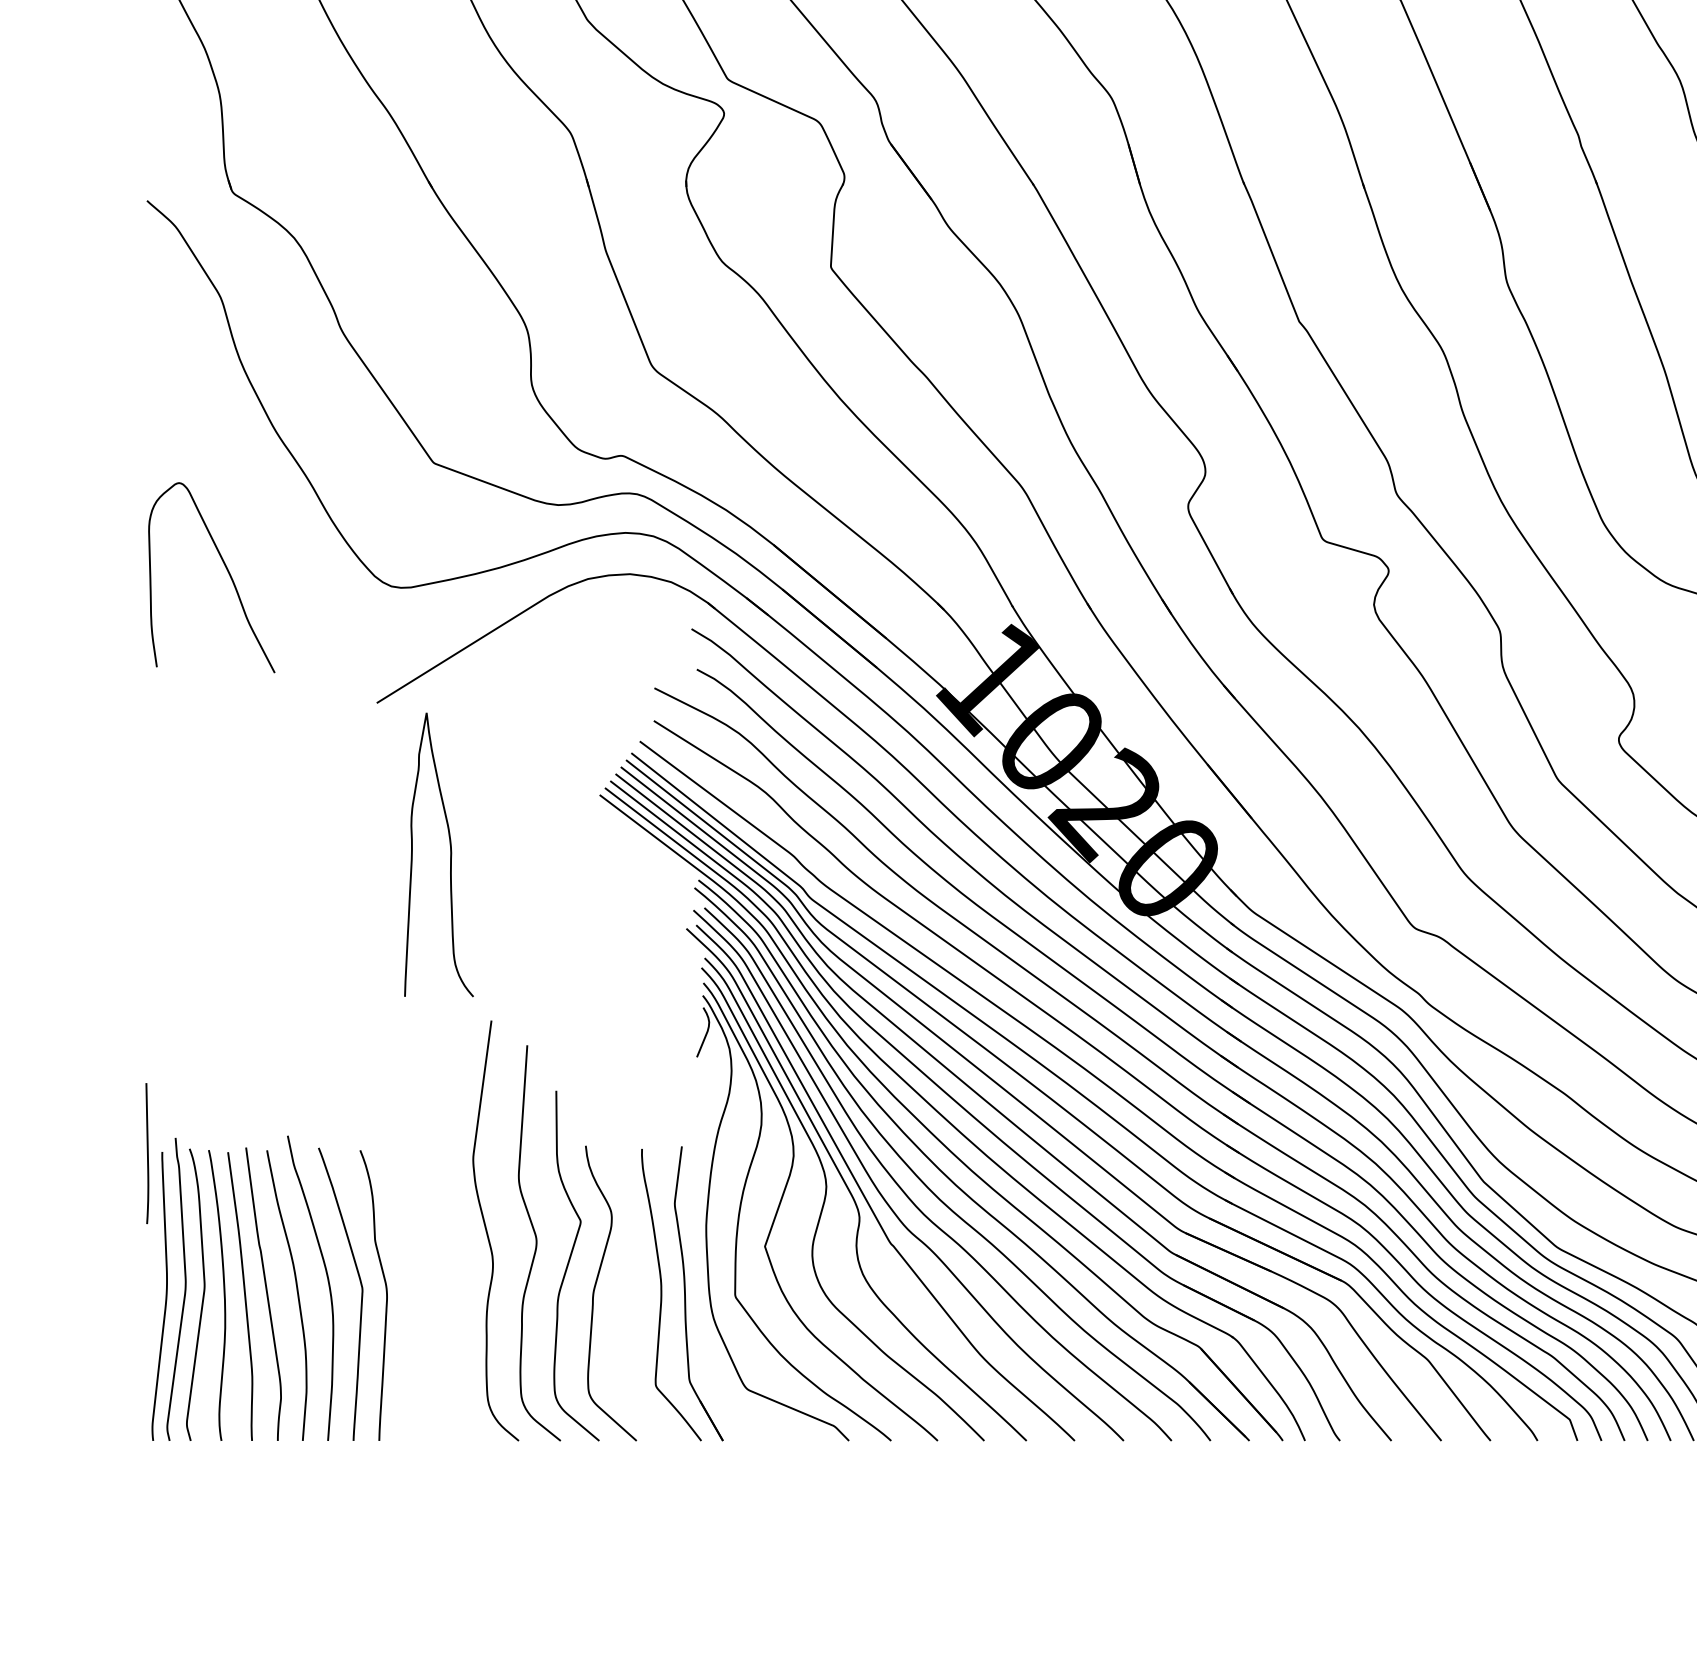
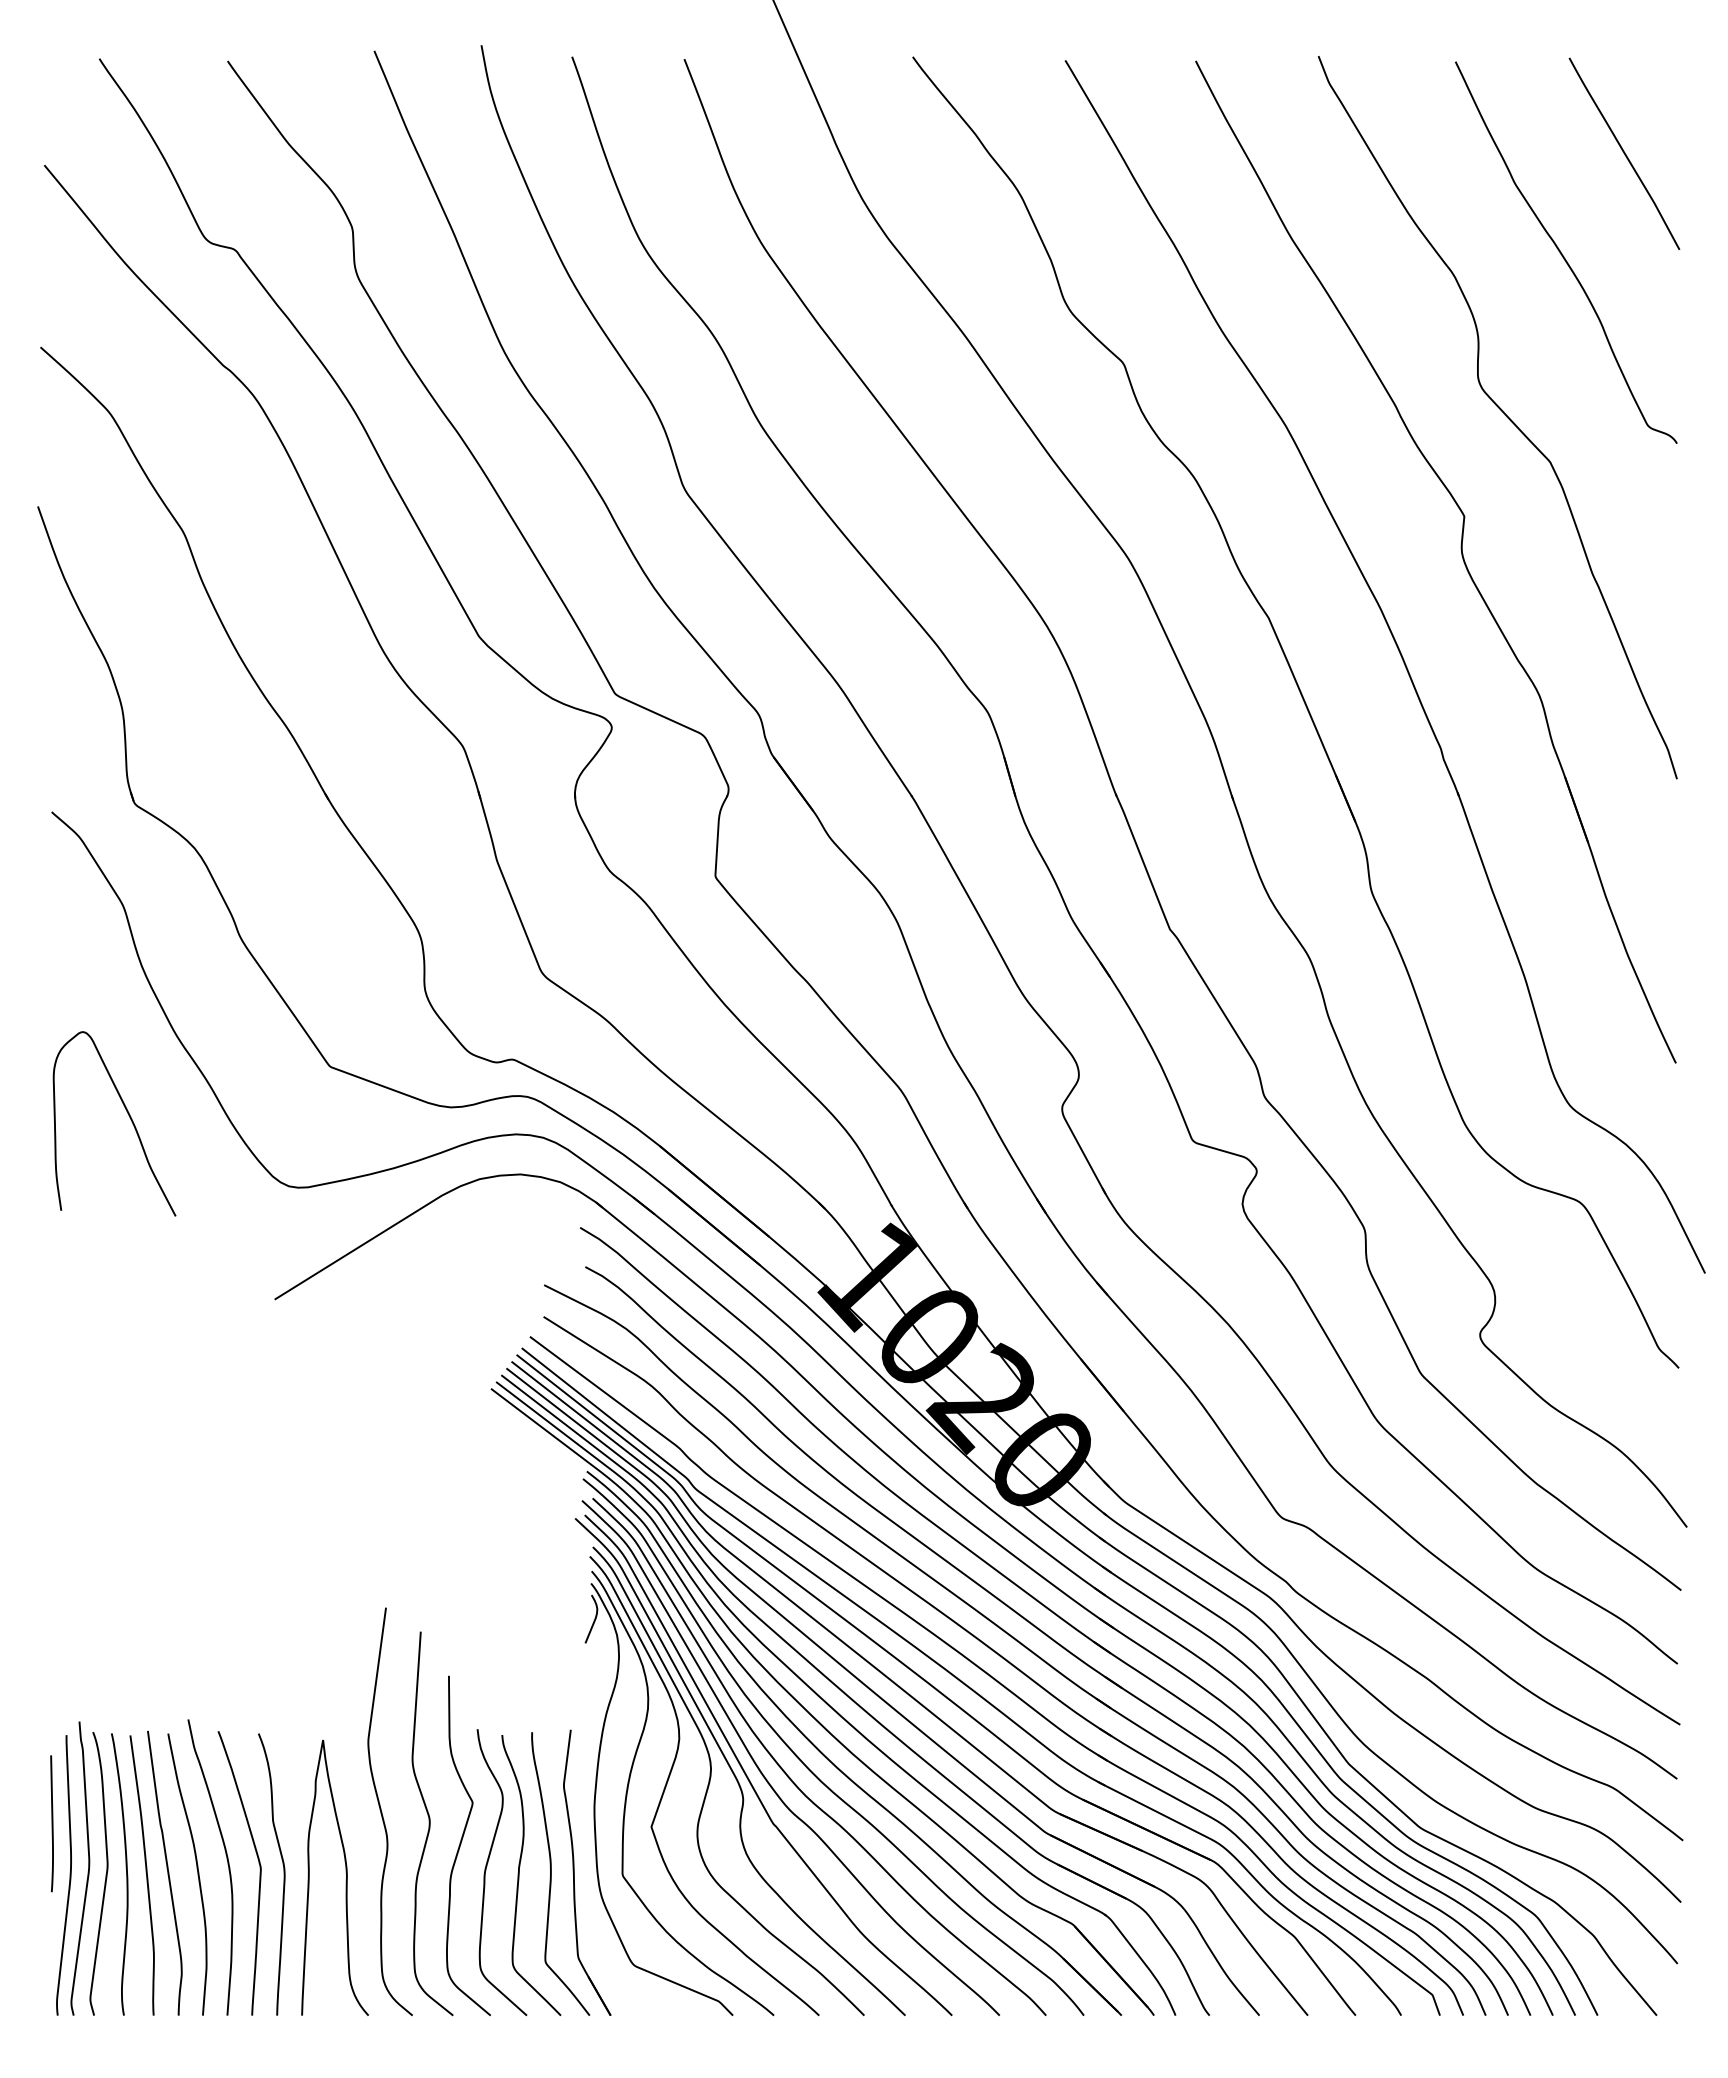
curve: (226, 569) -> (128, 1115), moved
curve: (449, 857) -> (345, 1880), moved
line: (146, 1153) -> (51, 1823), moved
curve: (629, 1296) -> (519, 1875), added

